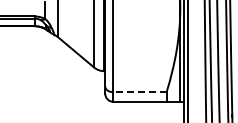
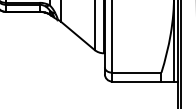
line: (139, 92) -> (136, 73), dashed -> solid

